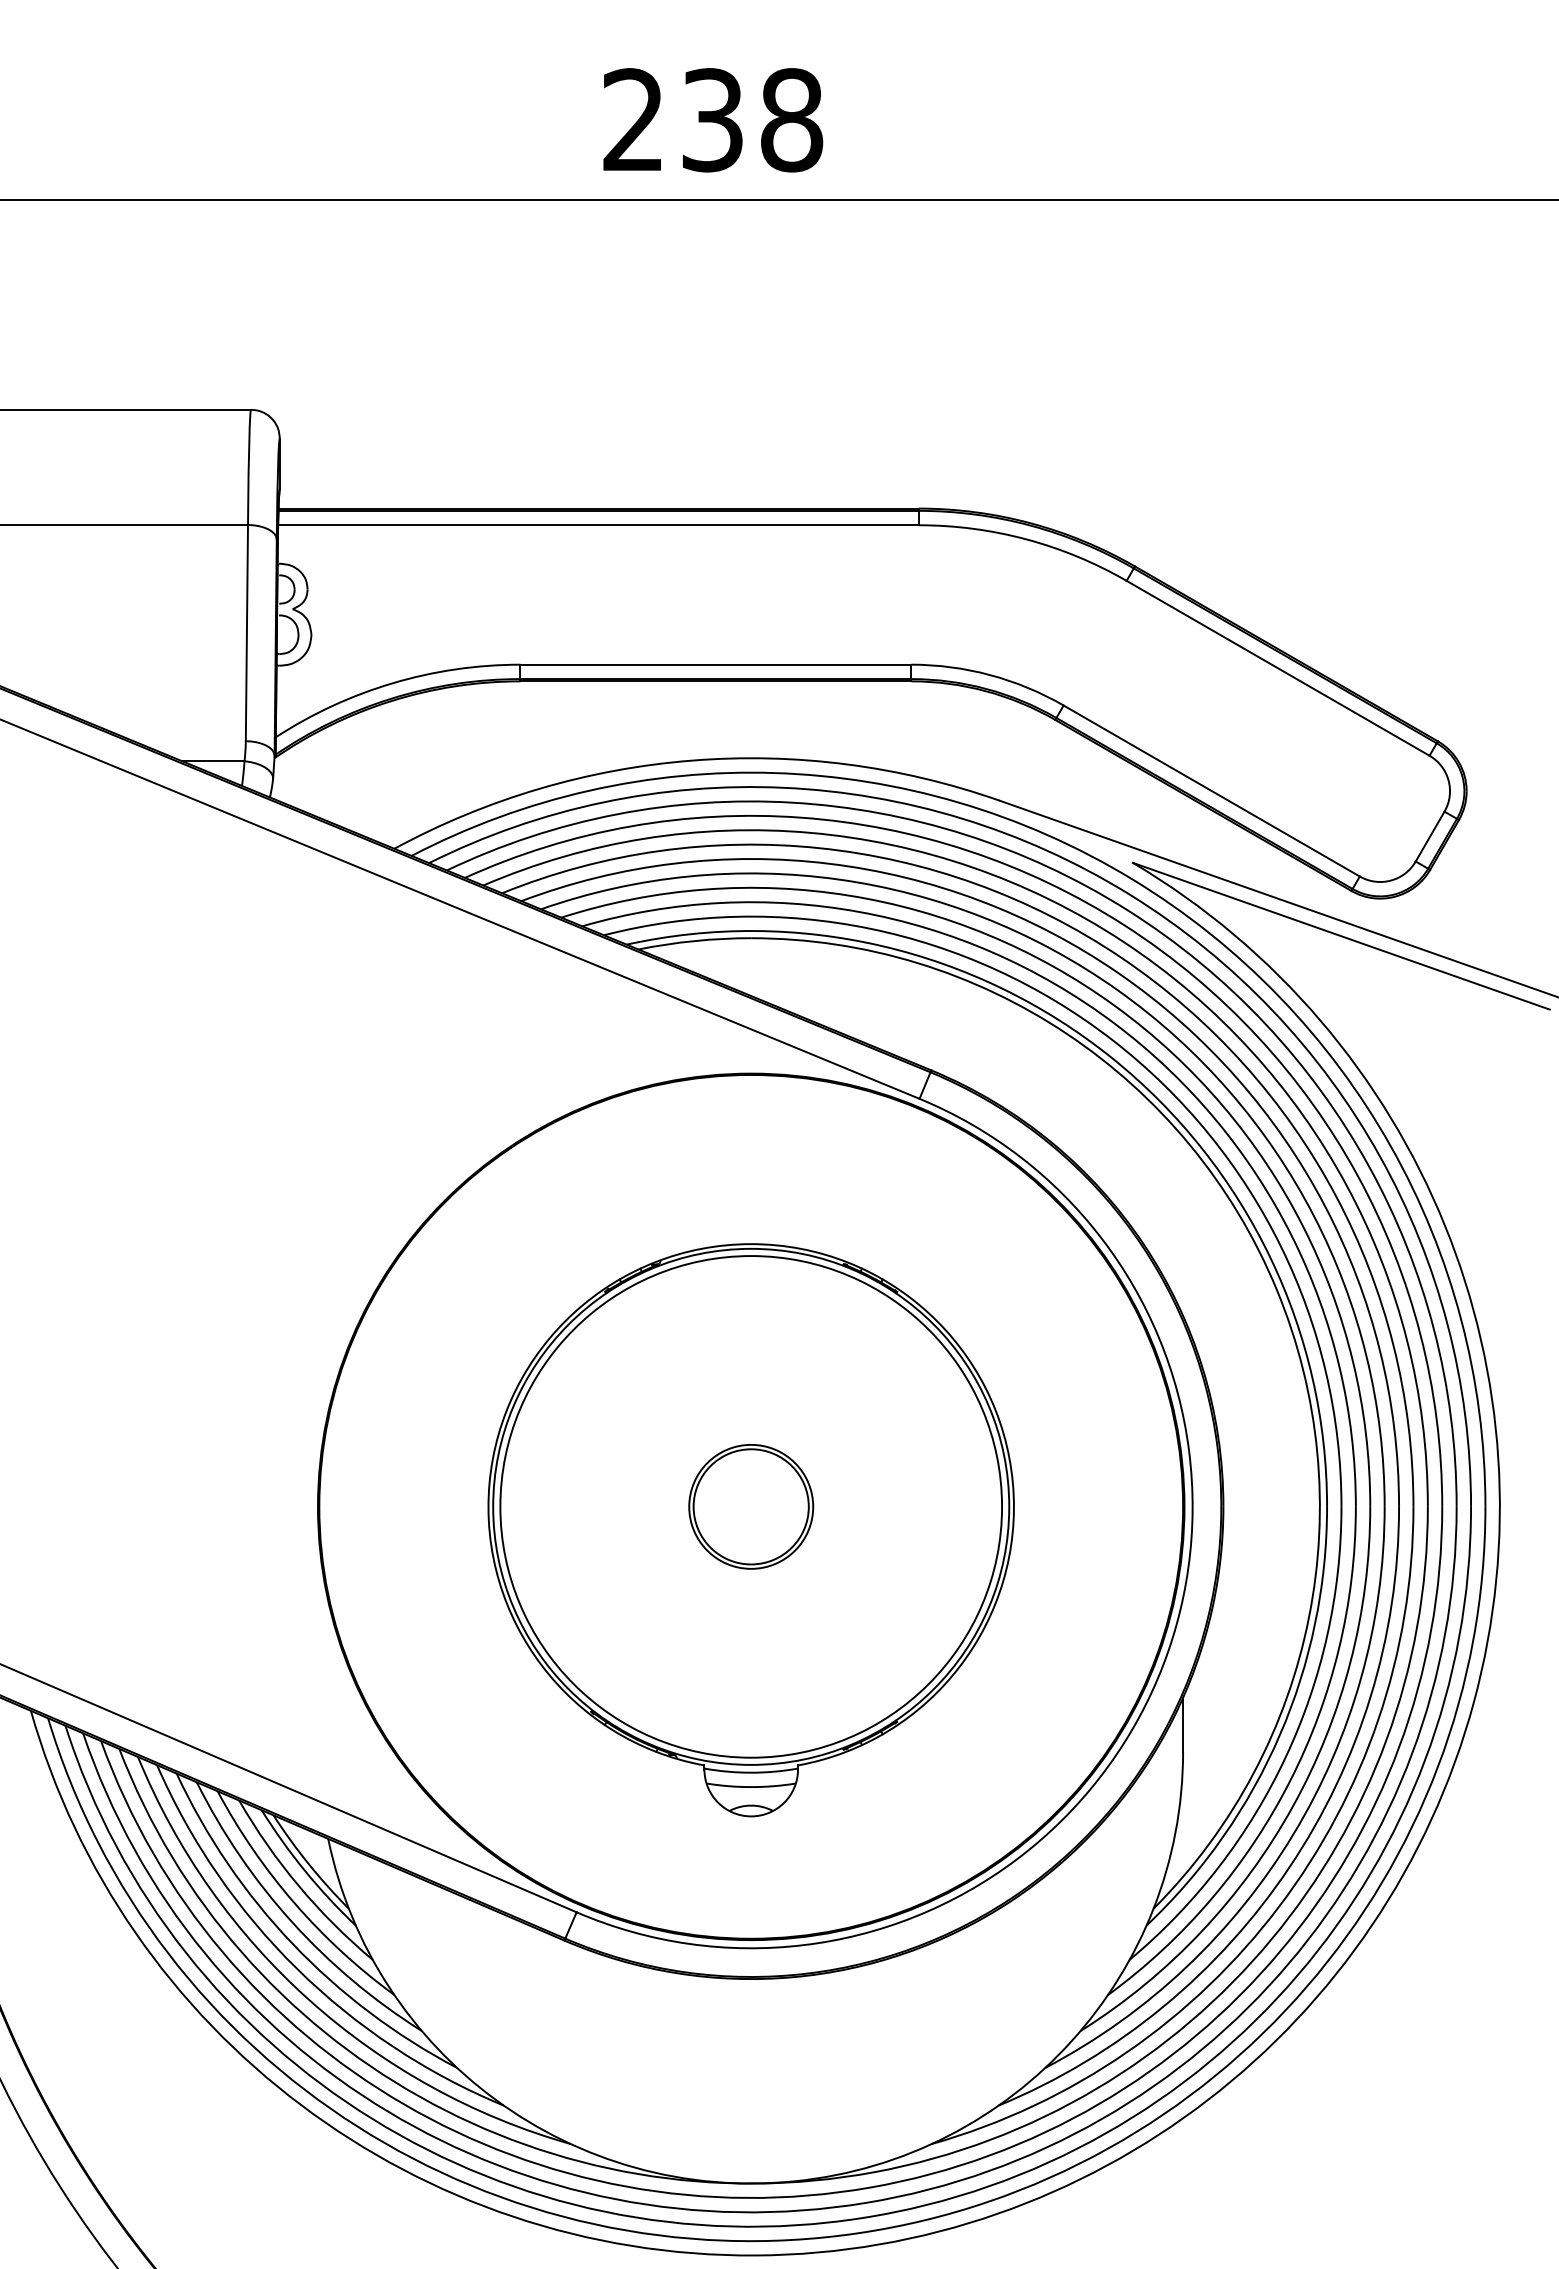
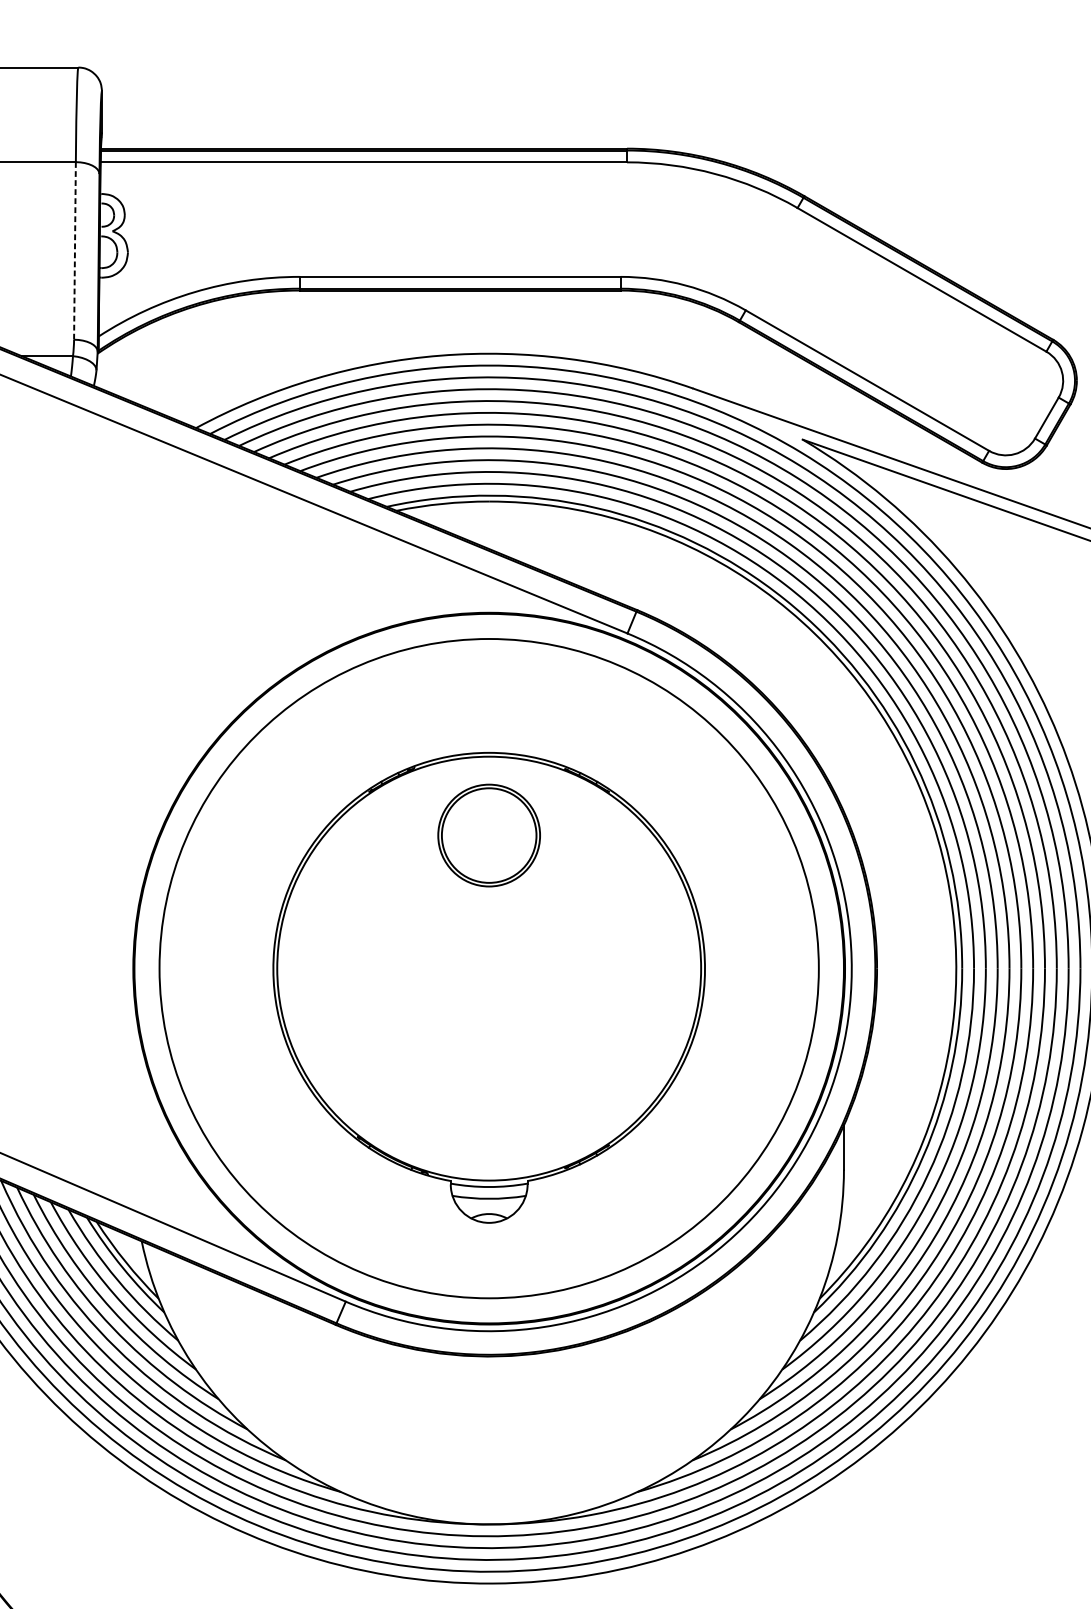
line: (246, 633) -> (74, 251), solid -> dashed
circle: (751, 1506) -> (489, 968), size x1.6
part: (751, 1506) -> (489, 835), moved

